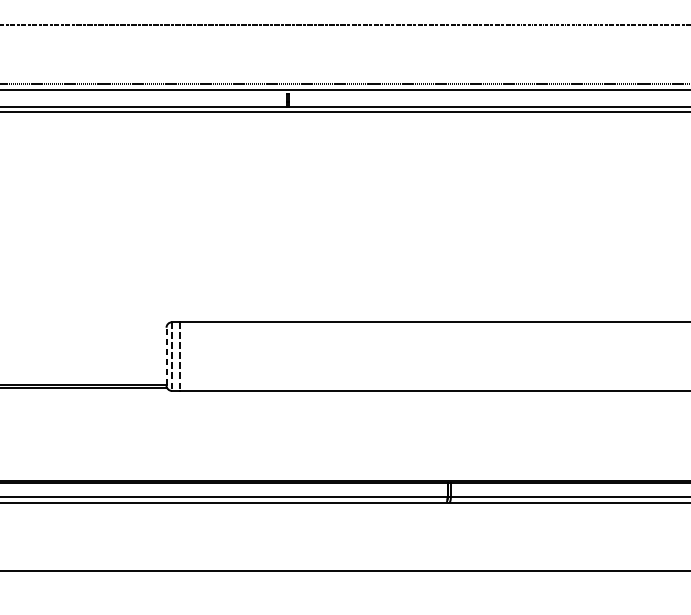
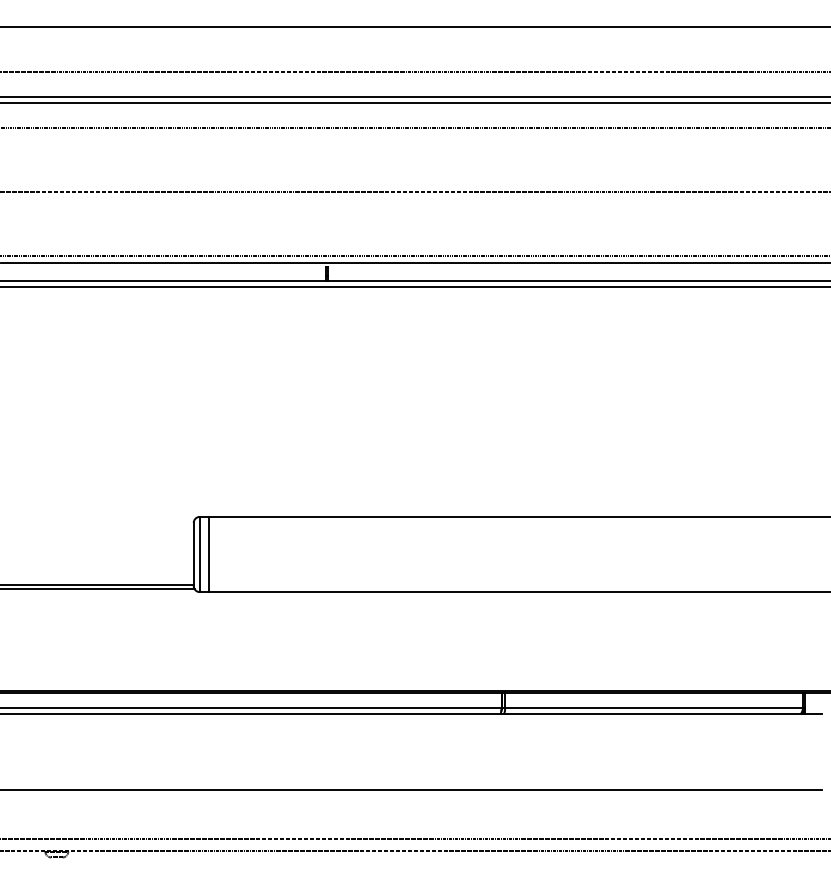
line: (166, 356) -> (193, 554), dashed -> solid
line: (171, 356) -> (199, 554), dashed -> solid
line: (179, 356) -> (208, 554), dashed -> solid

